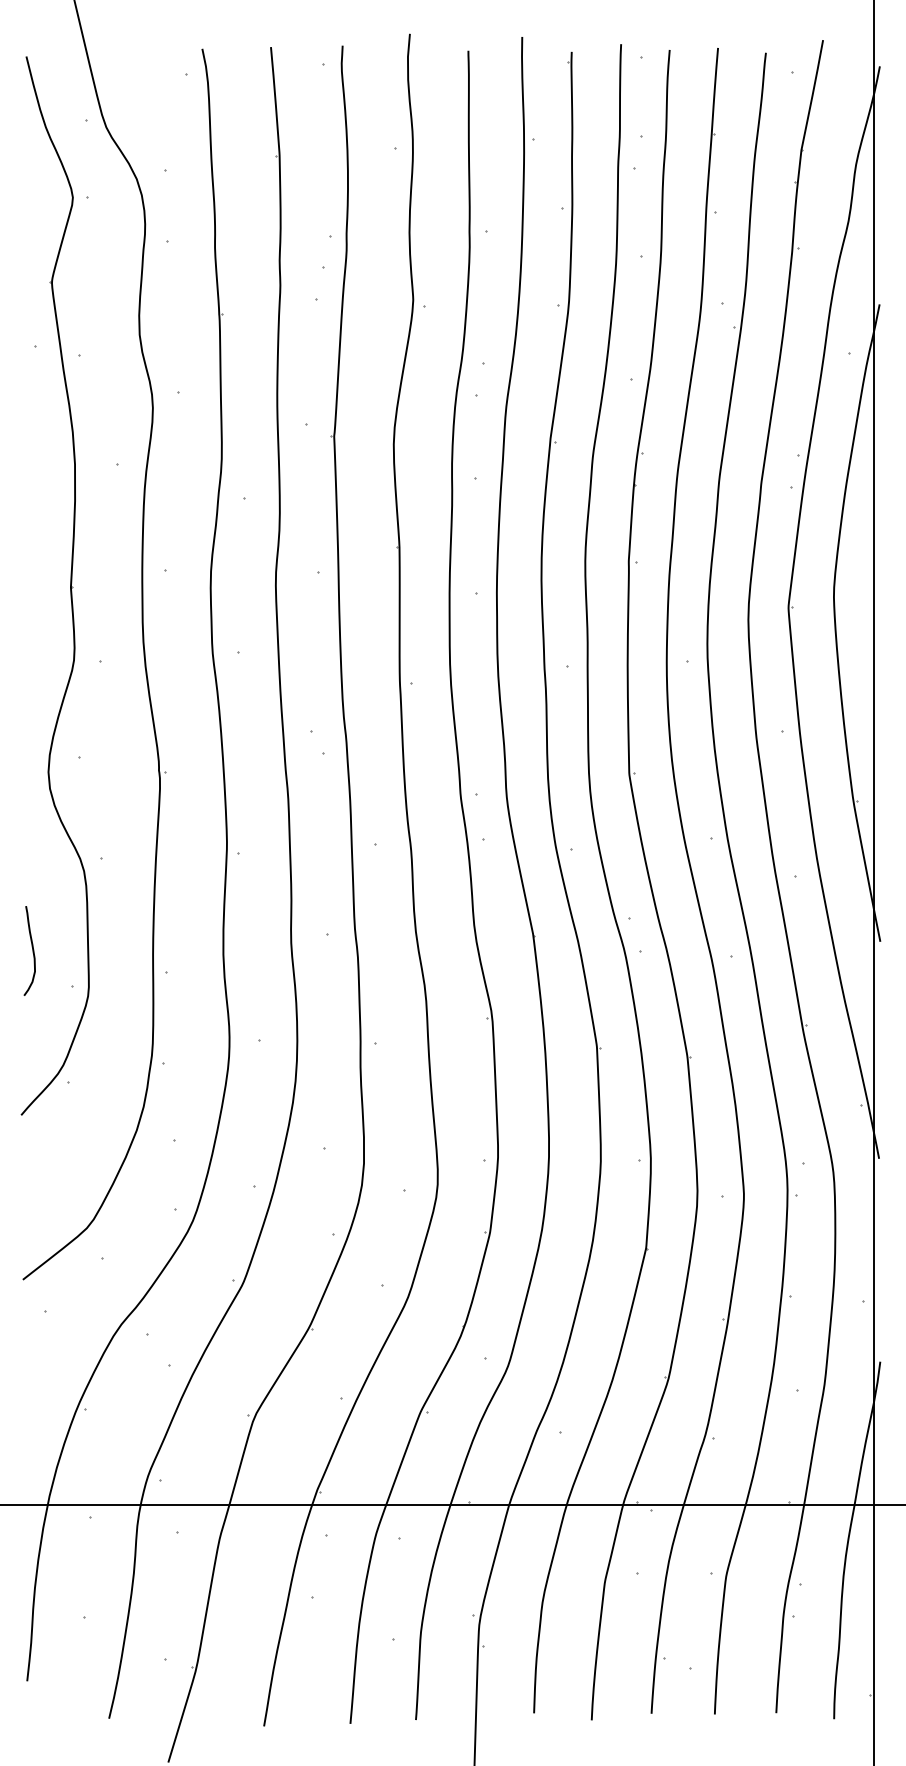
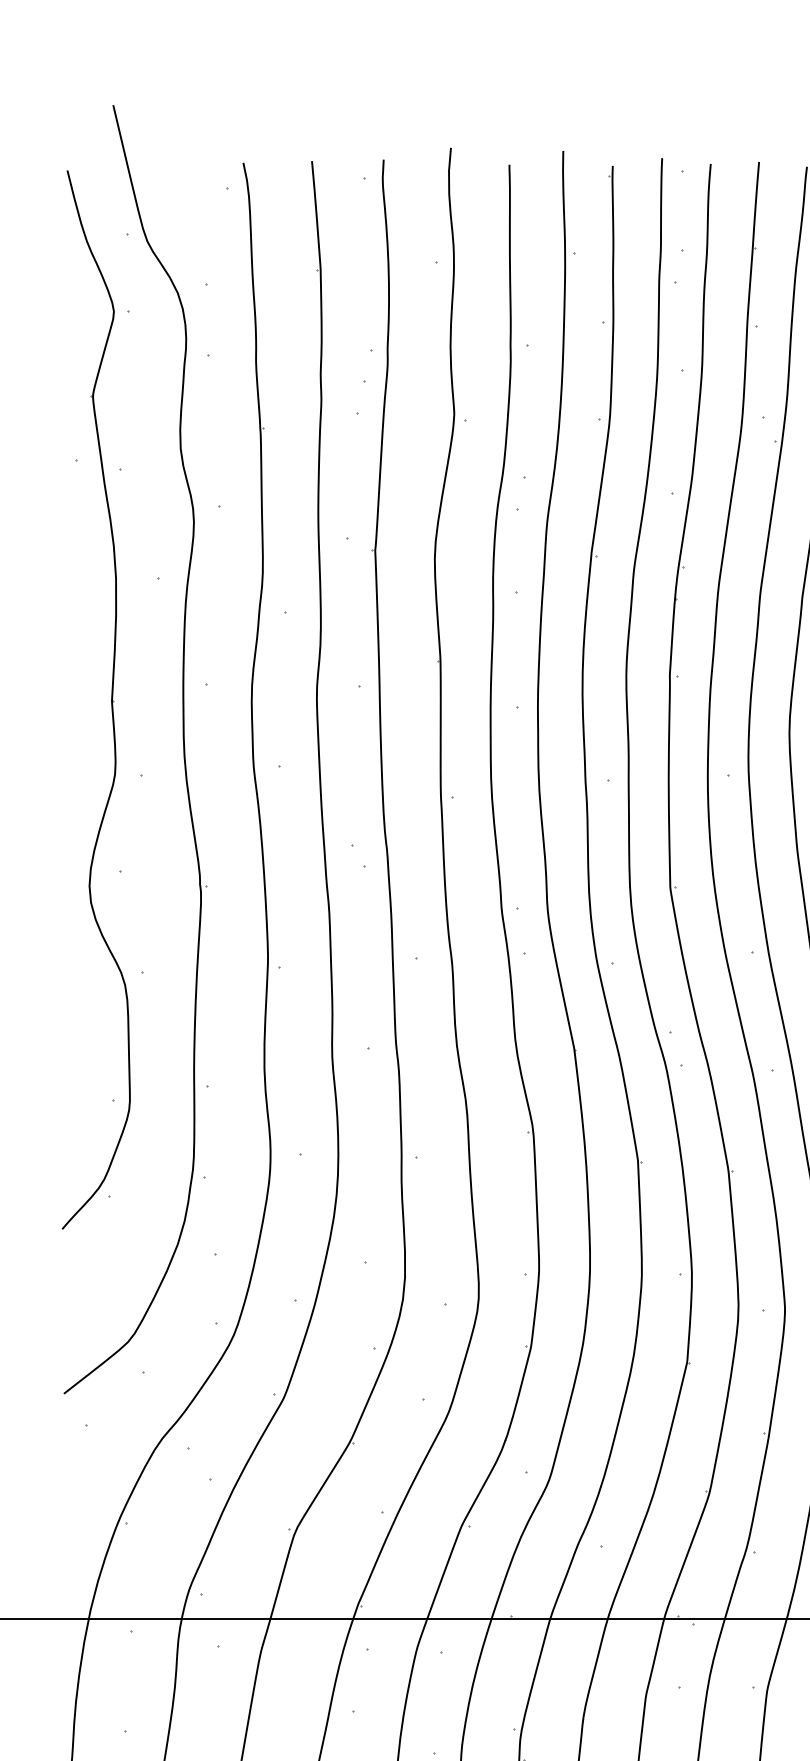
curve: (32, 950) -> (73, 1064), removed

